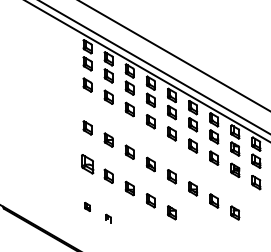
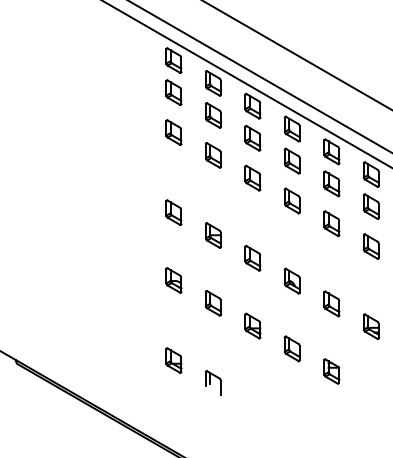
part: (87, 163) -> (173, 279), size x0.71
part: (87, 206) -> (173, 359), size x1.67
part: (108, 218) -> (212, 382), size x1.67

